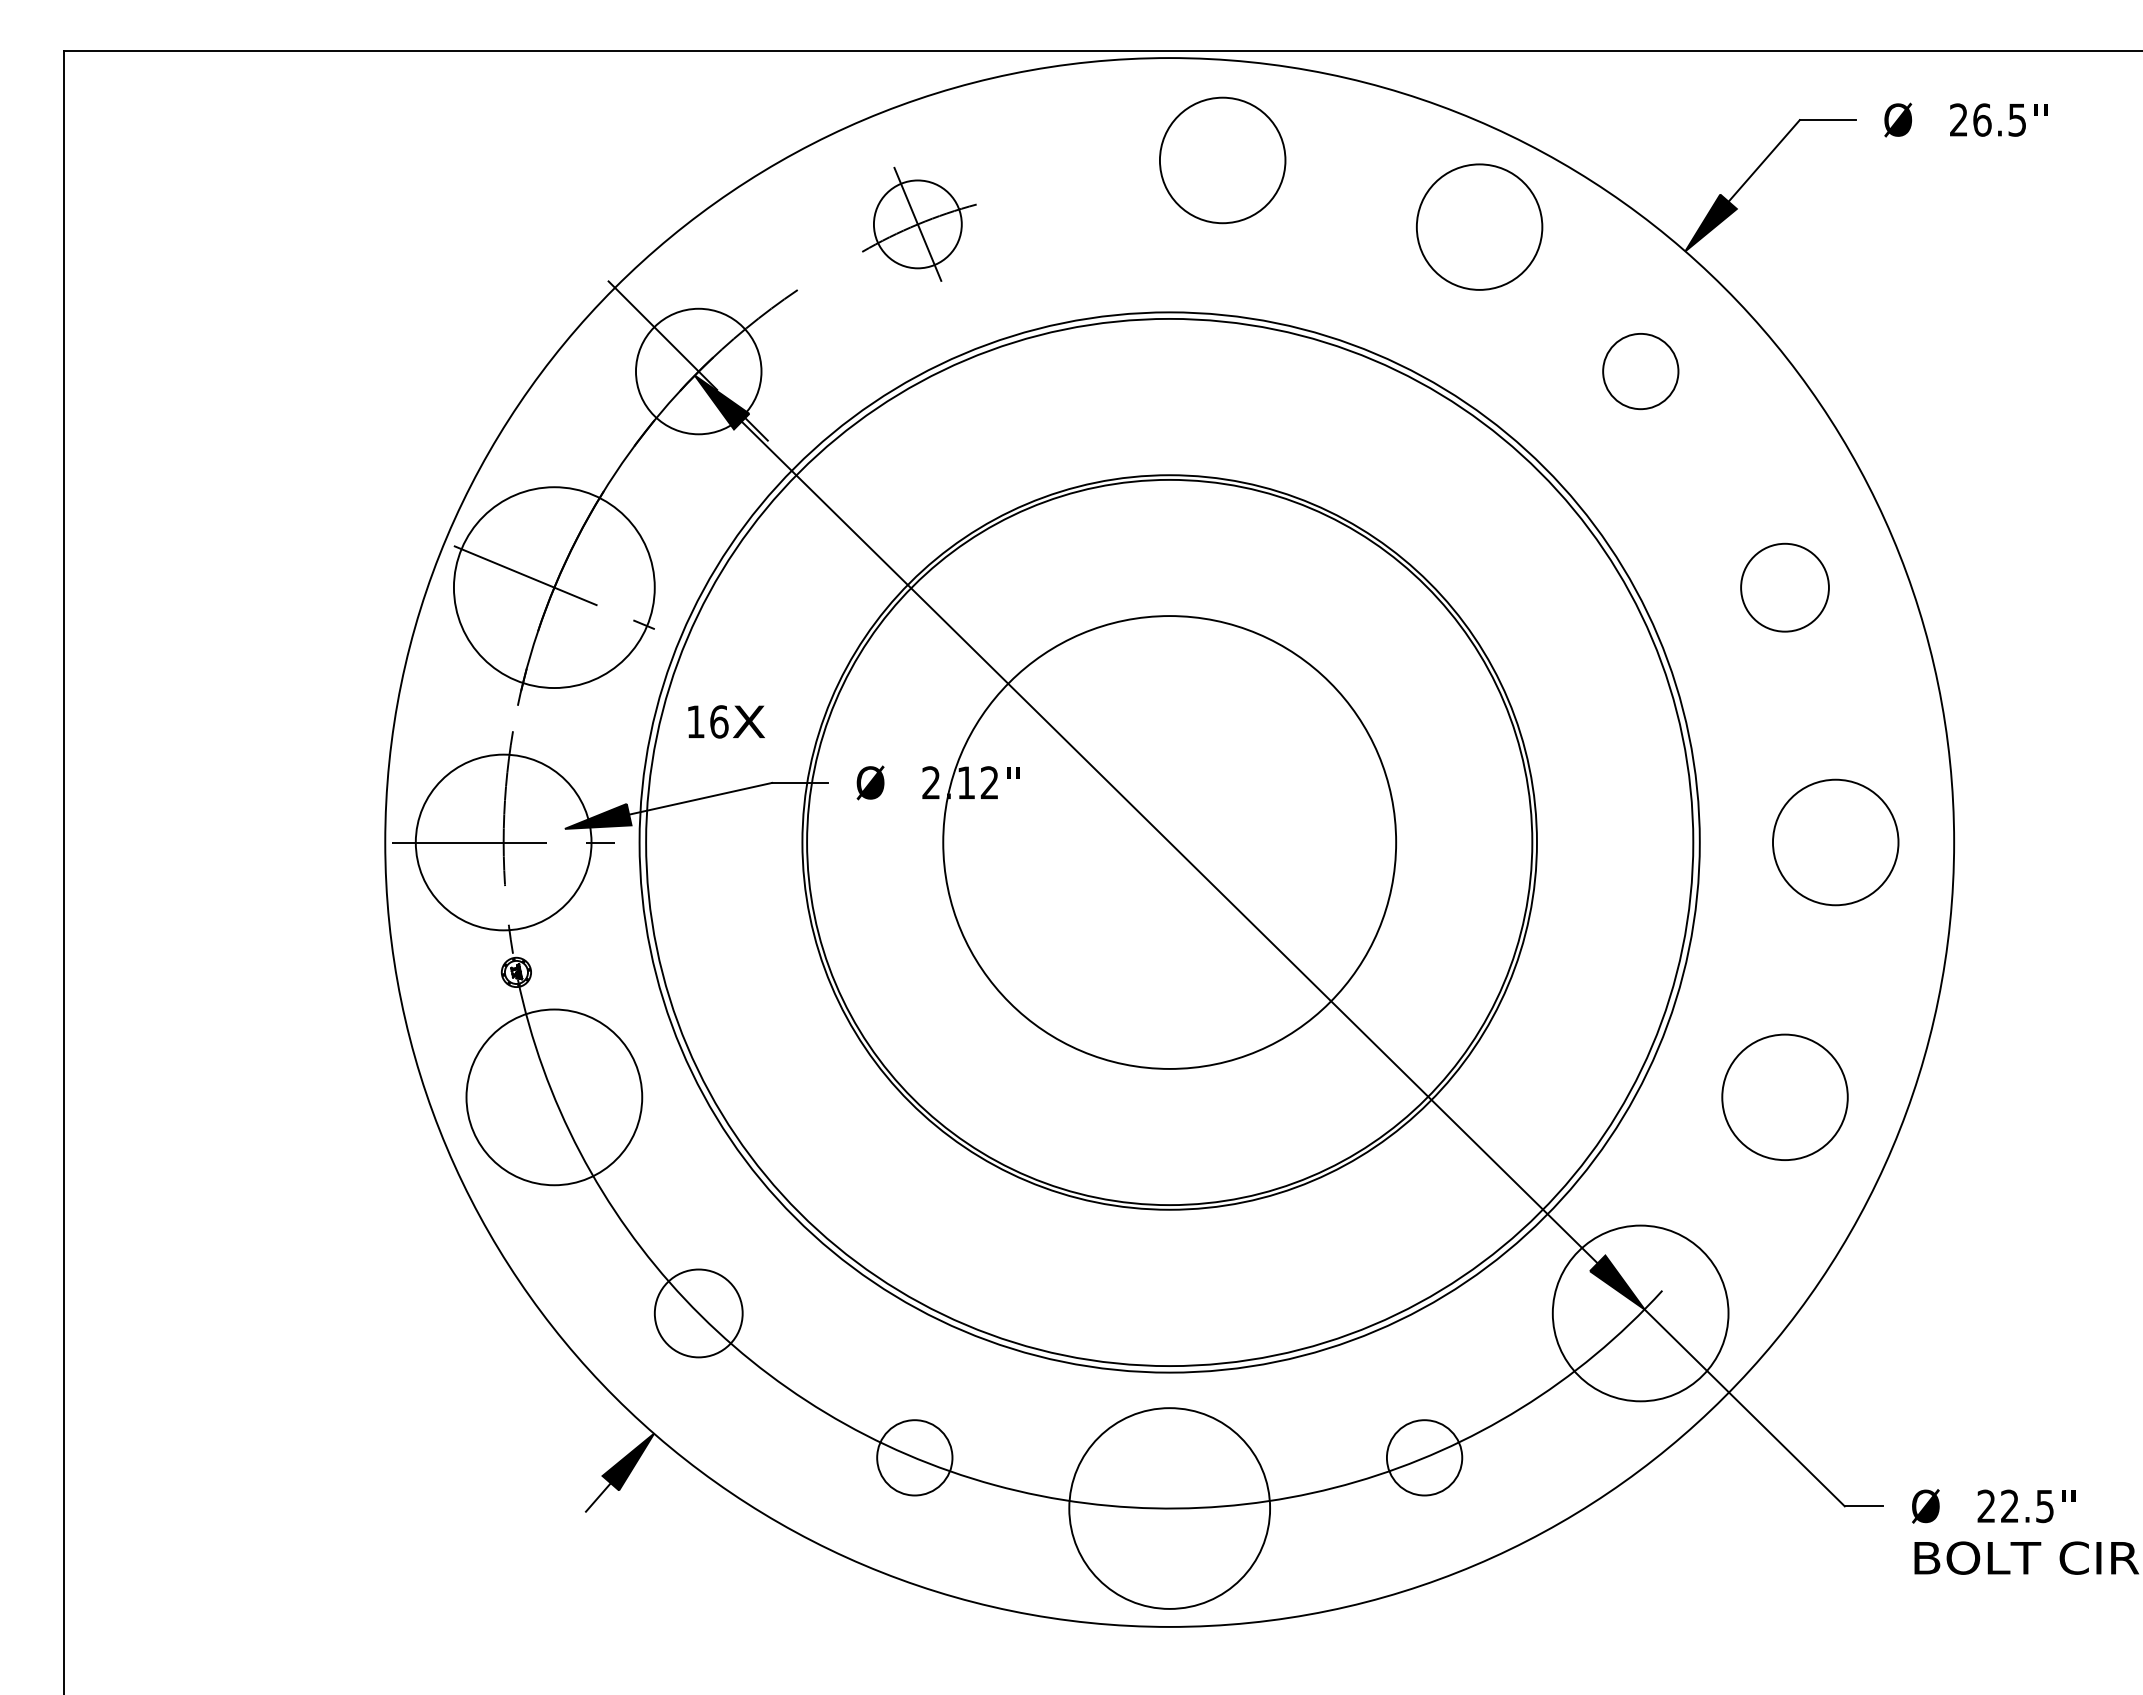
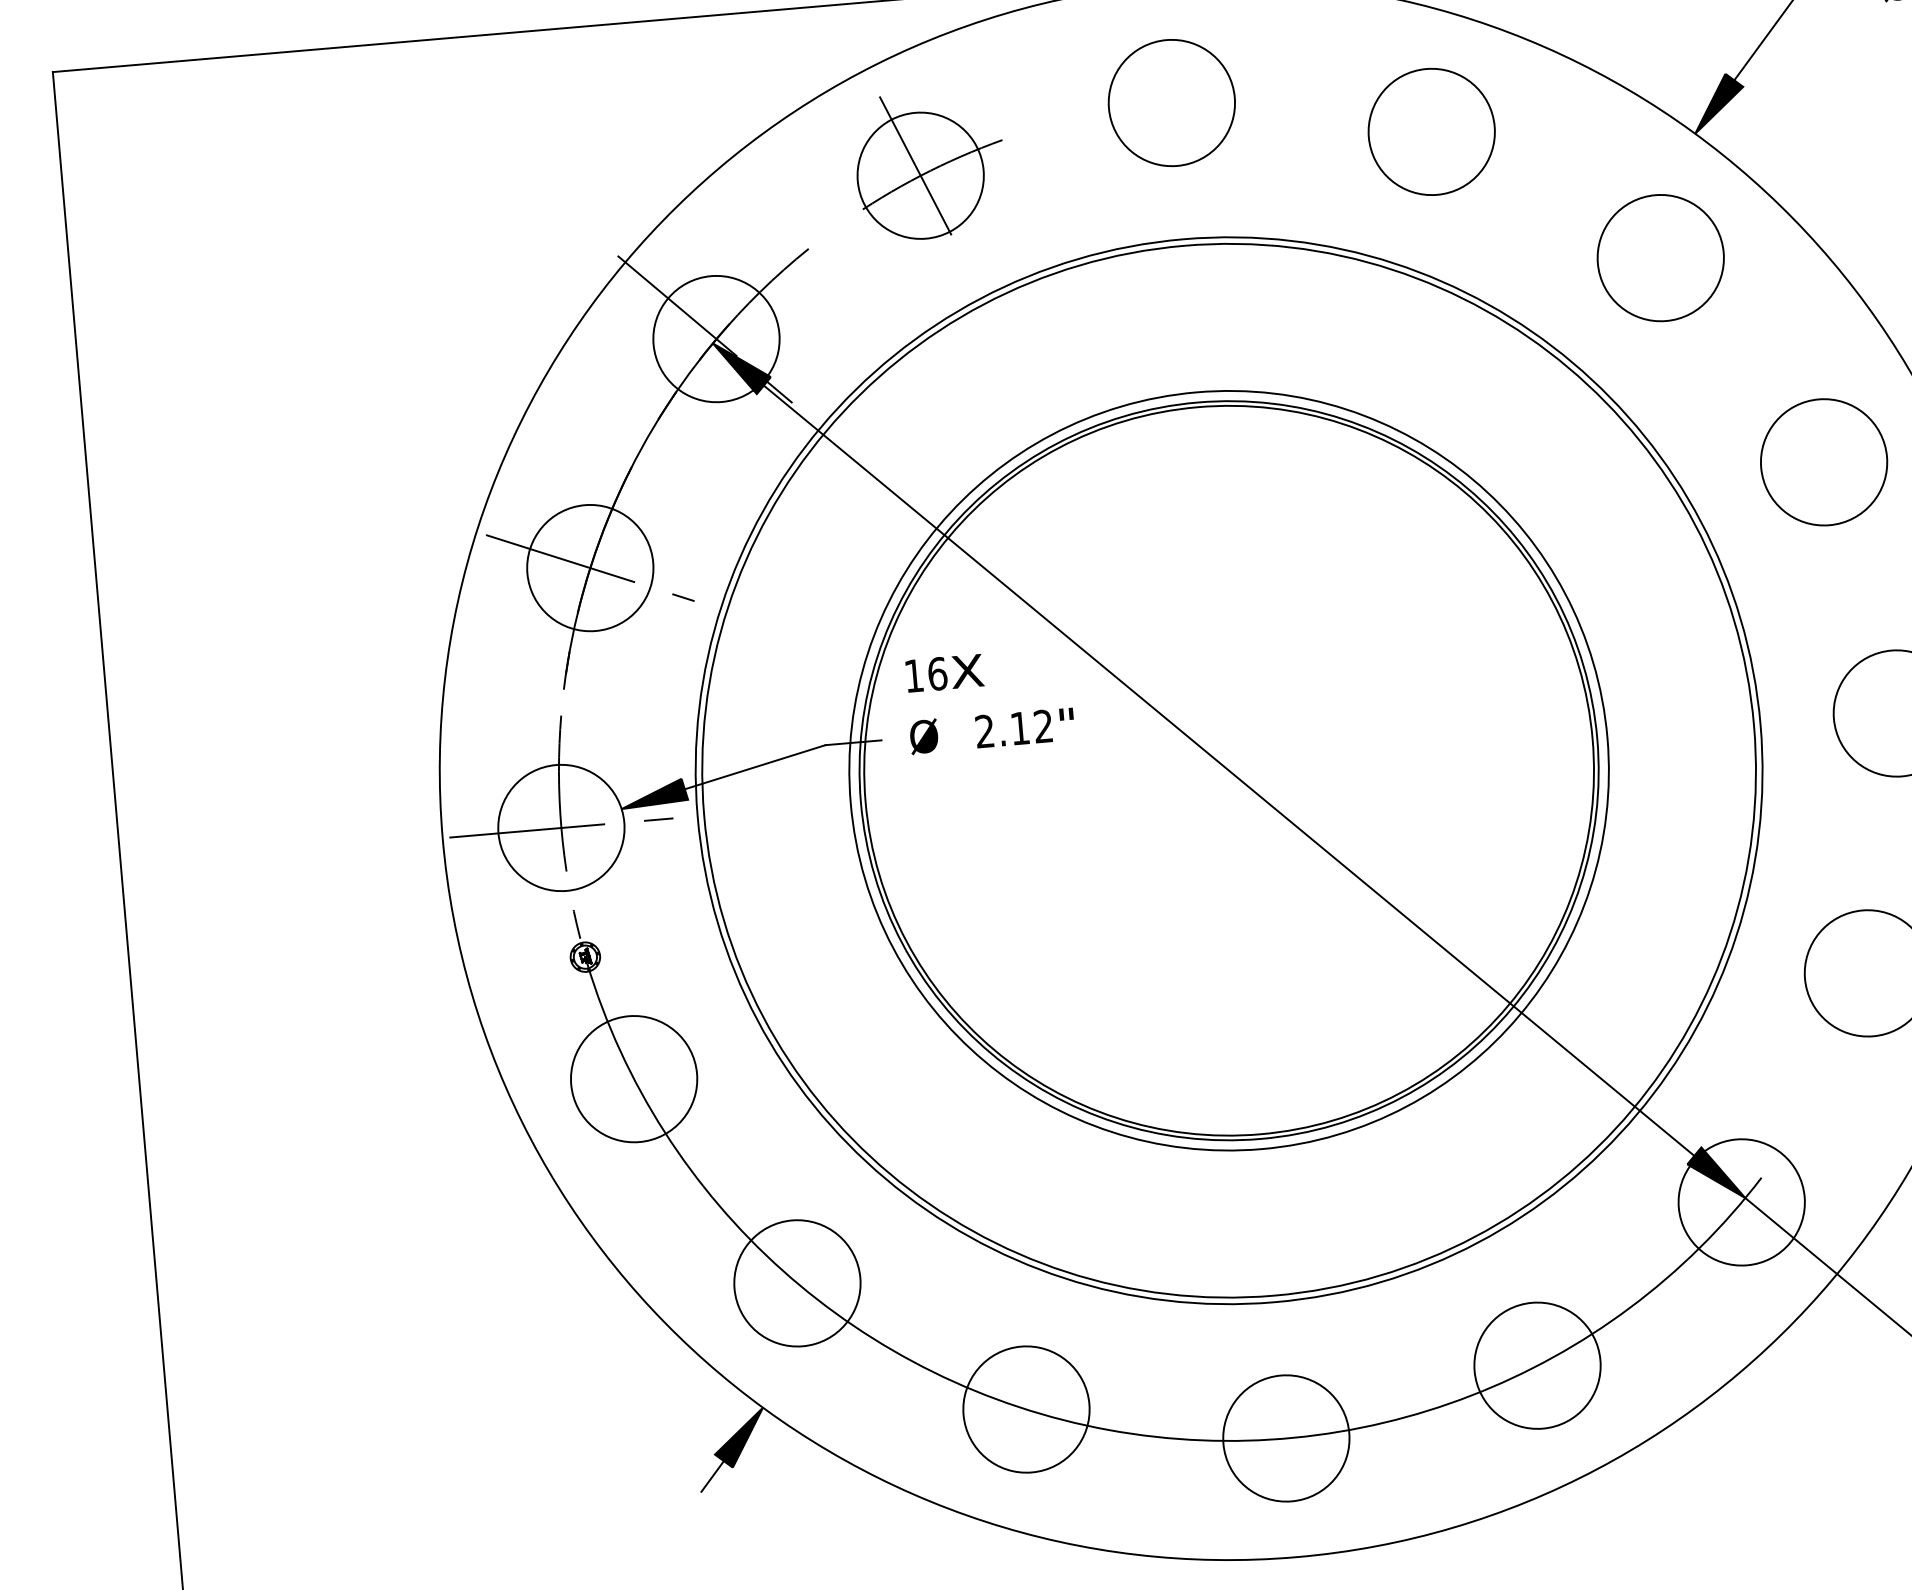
circle: (1222, 160) -> (1171, 103), moved
part: (924, 217) -> (929, 165), size x1.43
circle: (1479, 226) -> (1431, 131), moved
circle: (1640, 371) -> (1660, 258), size x1.67
circle: (554, 587) -> (590, 567), size x0.62
circle: (1784, 587) -> (1823, 462), size x1.43
text: (726, 721) -> (944, 672), moved
circle: (503, 842) -> (561, 828), size x0.71
circle: (1169, 842) -> (1228, 770), size x1.67
circle: (554, 1097) -> (634, 1079), size x0.71
circle: (698, 1313) -> (797, 1283), size x1.43
circle: (1640, 1313) -> (1741, 1202), size x0.71
circle: (914, 1457) -> (1026, 1409), size x1.67
circle: (1424, 1457) -> (1537, 1365), size x1.67
circle: (1169, 1508) -> (1286, 1438), size x0.62

